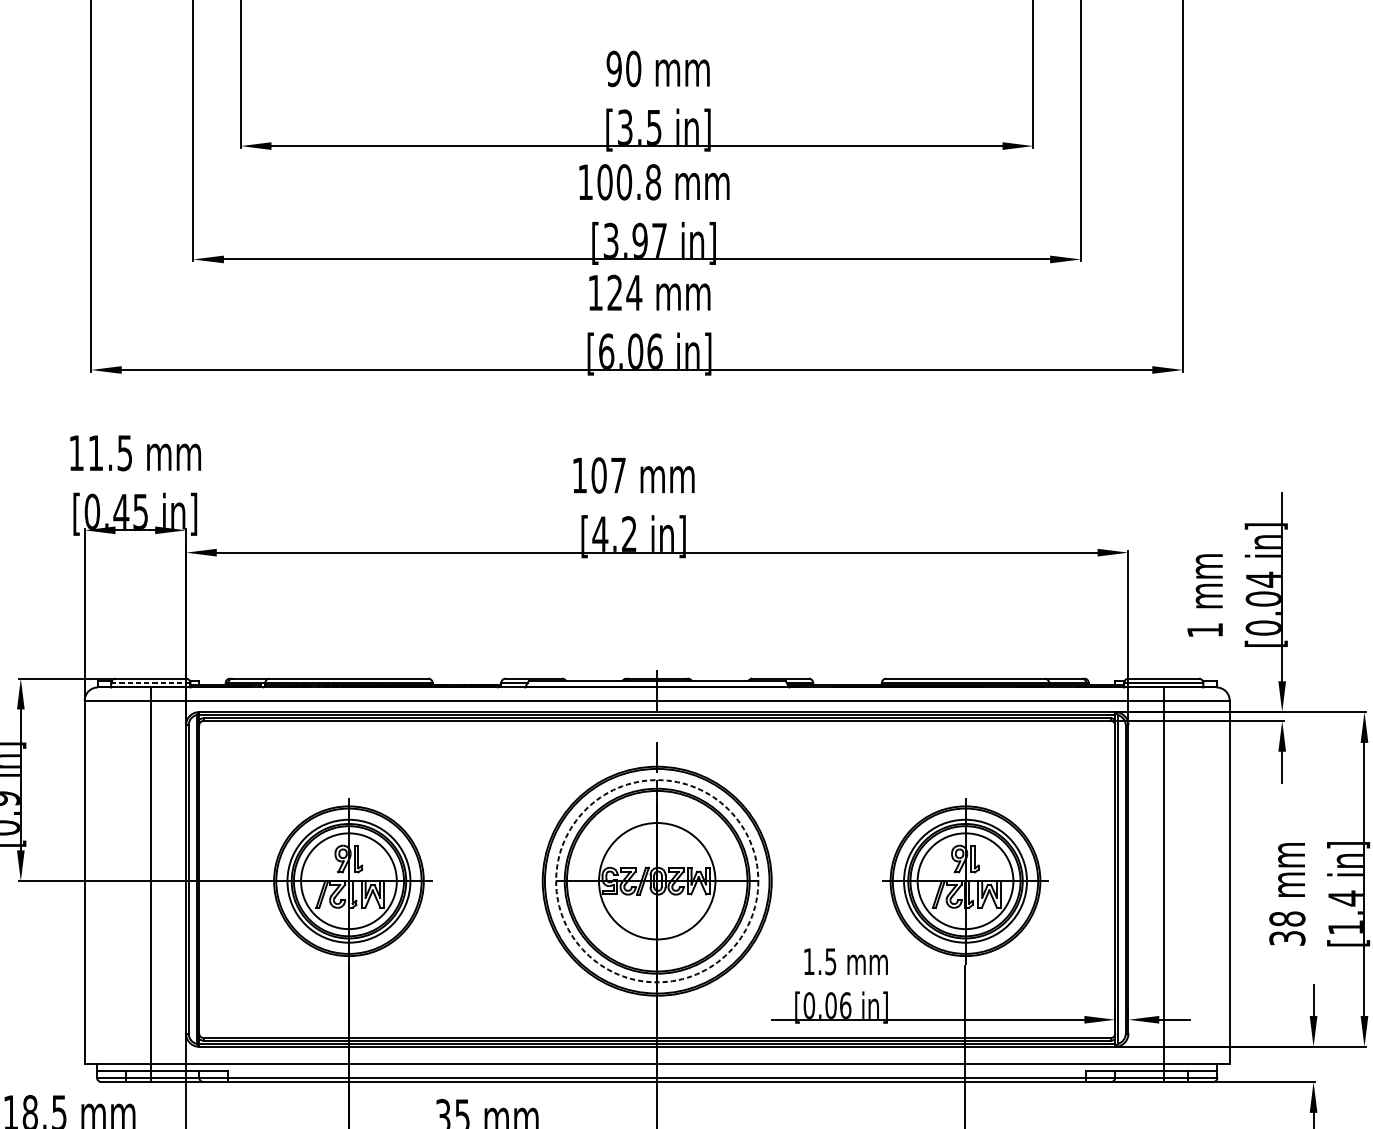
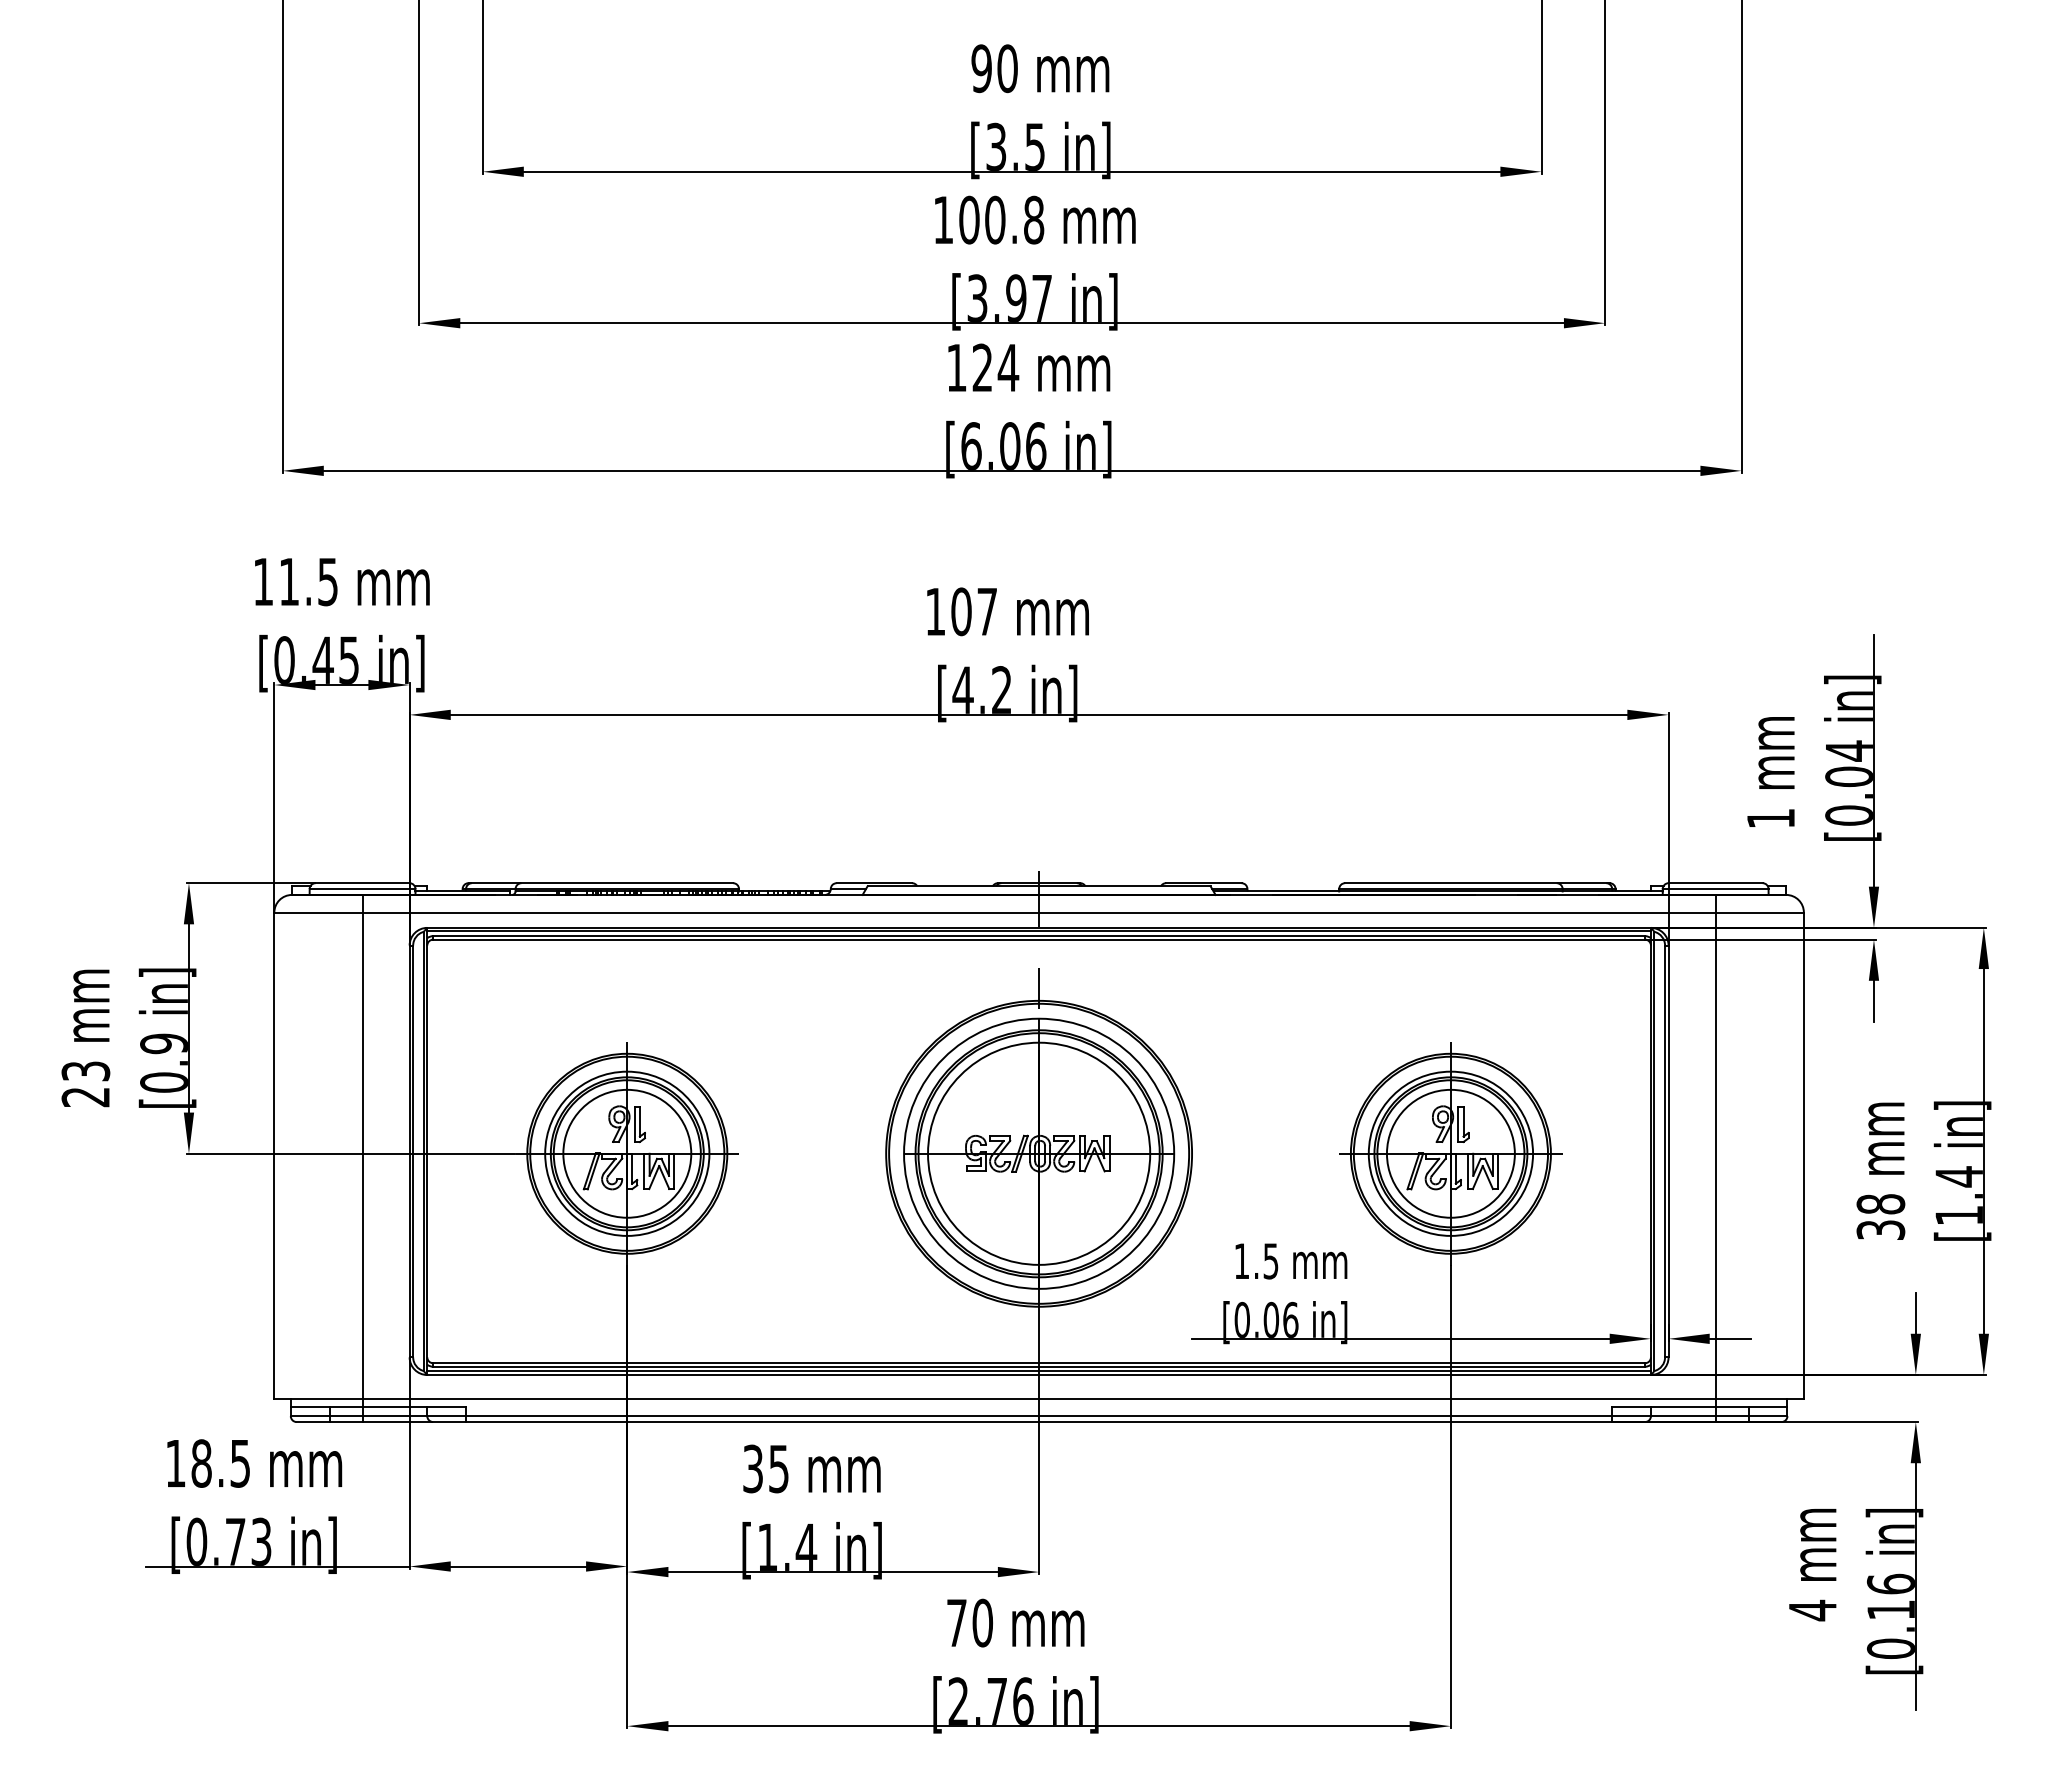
line: (150, 683) -> (362, 889), dashed -> solid
circle: (657, 881) -> (1039, 1153), dashed -> solid
circle: (657, 881) -> (1039, 1153), size x1.43

